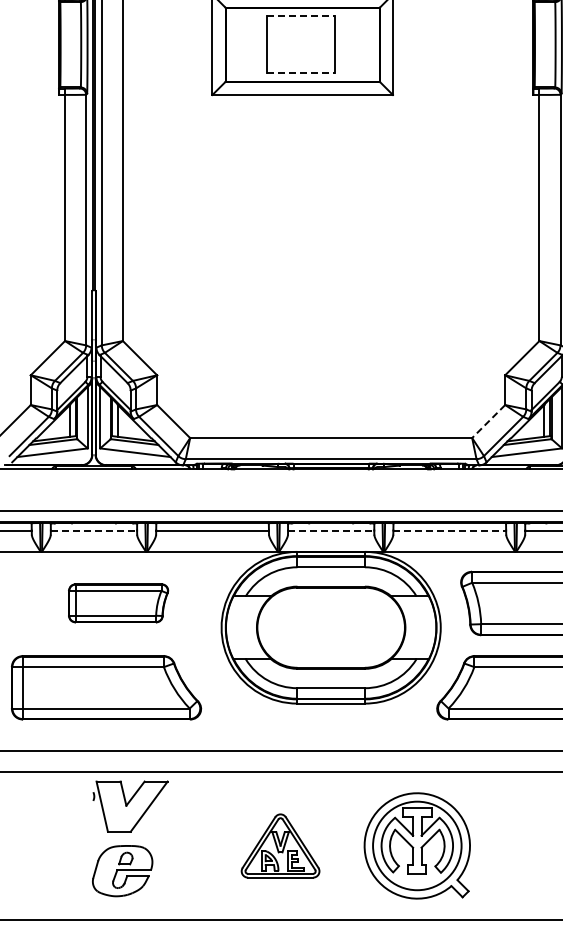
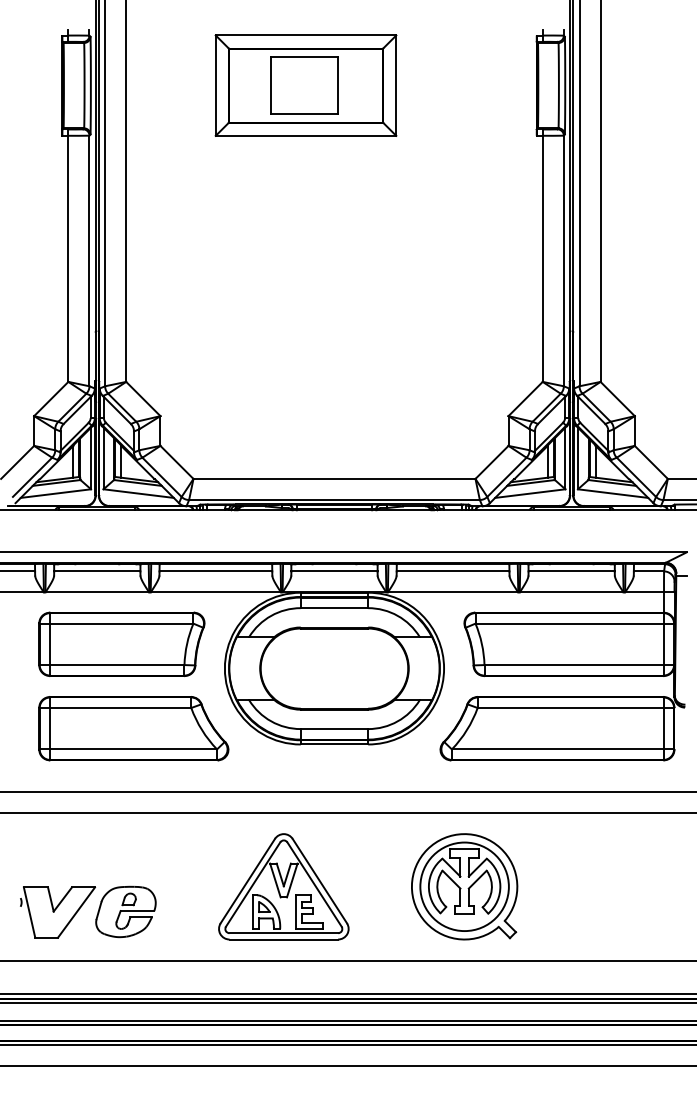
line: (301, 16) -> (304, 57), dashed -> solid
line: (301, 73) -> (304, 114), dashed -> solid
line: (488, 421) -> (491, 462), dashed -> solid
line: (94, 530) -> (97, 571), dashed -> solid
line: (331, 530) -> (334, 571), dashed -> solid
line: (450, 530) -> (453, 571), dashed -> solid
part: (118, 602) -> (121, 643), size x1.67
part: (106, 687) -> (133, 728), moved
part: (131, 806) -> (58, 912), moved
part: (280, 845) -> (283, 886), size x1.67
part: (417, 845) -> (464, 886), moved

